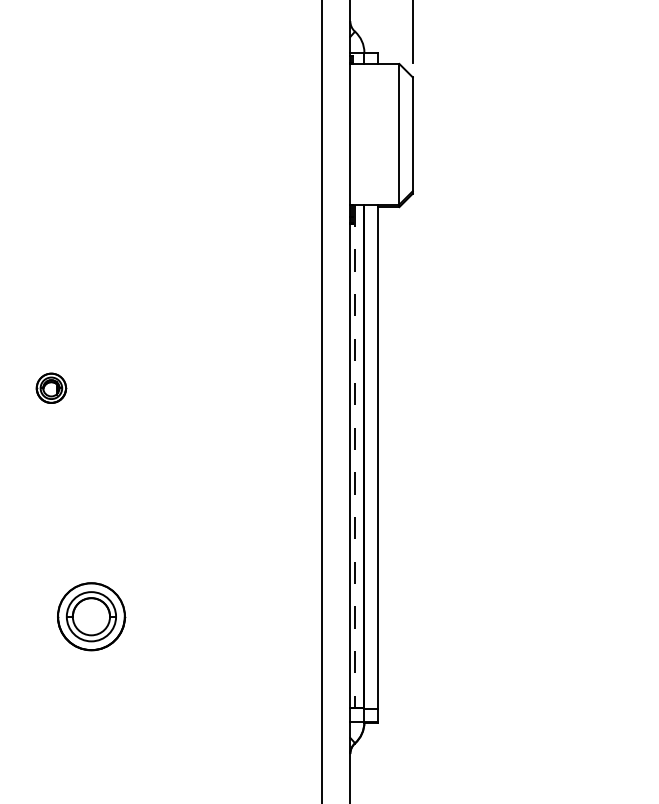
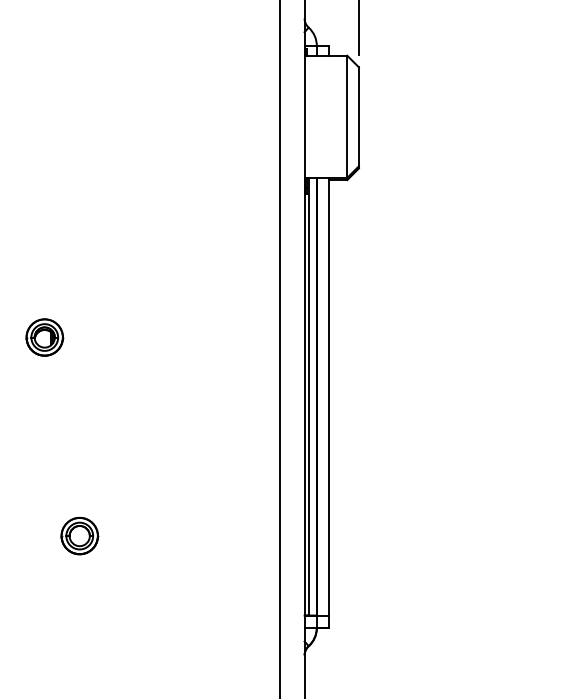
part: (51, 388) -> (44, 337), size x1.43
line: (355, 456) -> (309, 396), dashed -> solid
part: (91, 616) -> (79, 535), size x0.62

